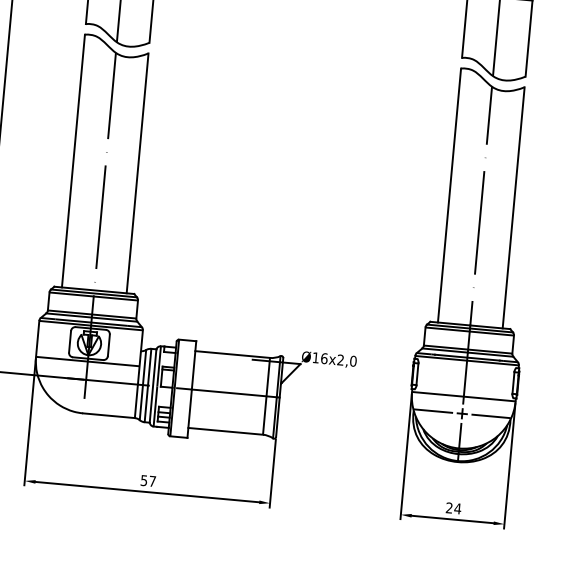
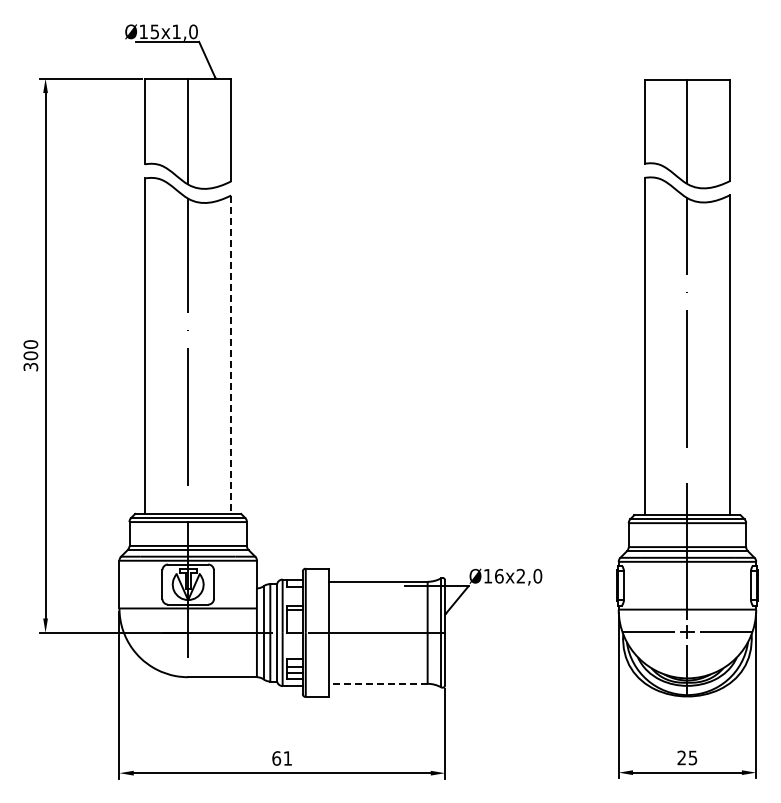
line: (137, 173) -> (231, 355), solid -> dashed
line: (226, 431) -> (378, 683), solid -> dashed
text: (147, 480) -> (281, 758), 57 -> 61
text: (457, 508) -> (692, 757), 24 -> 25

